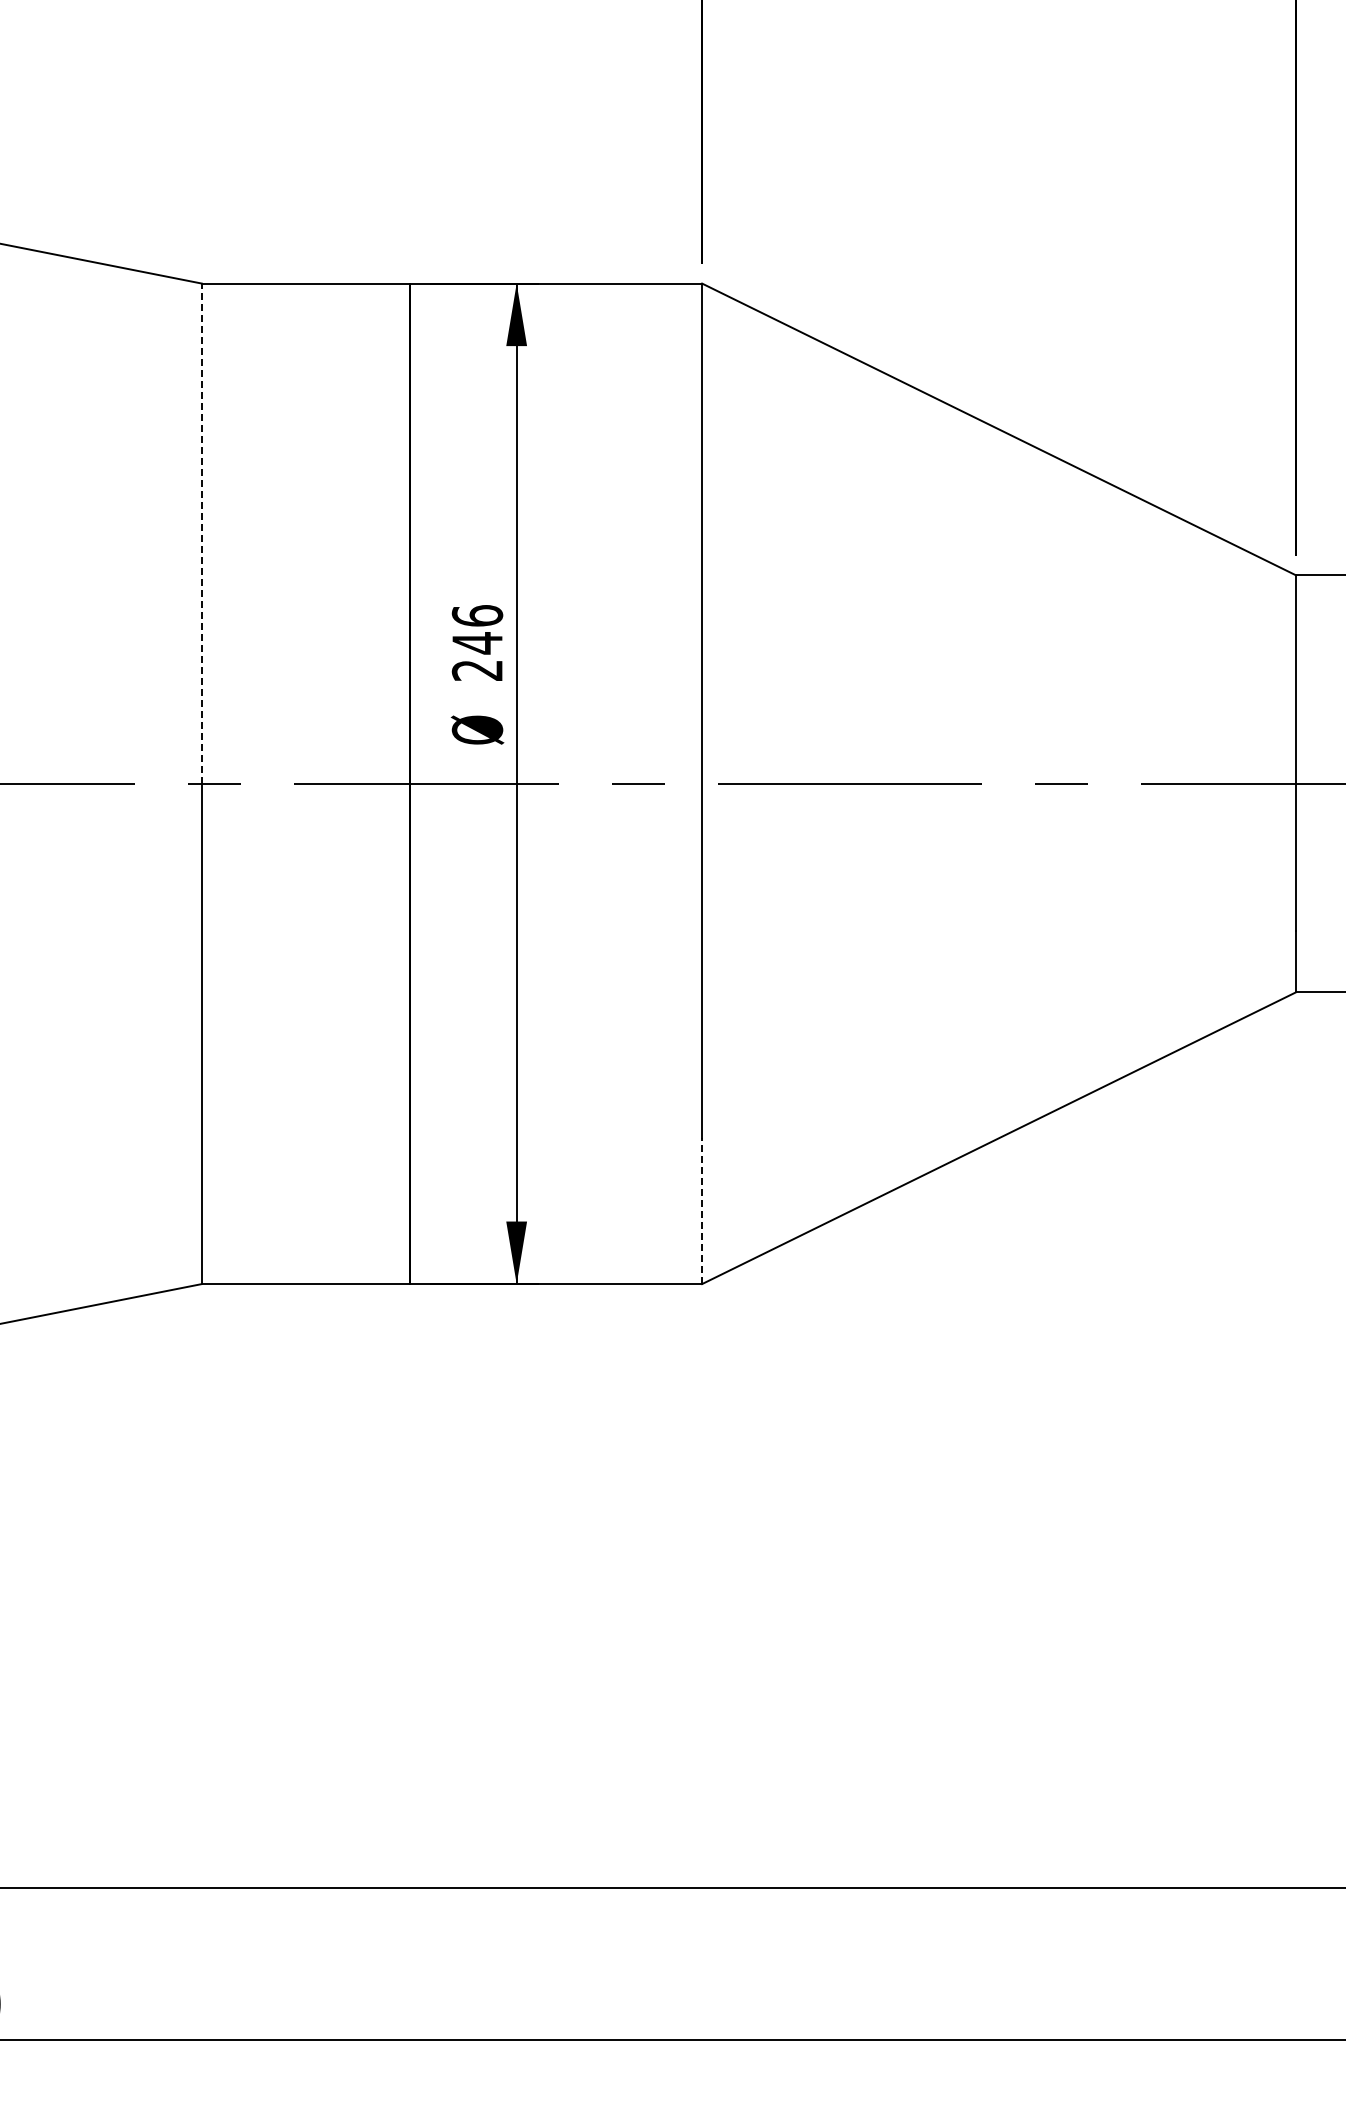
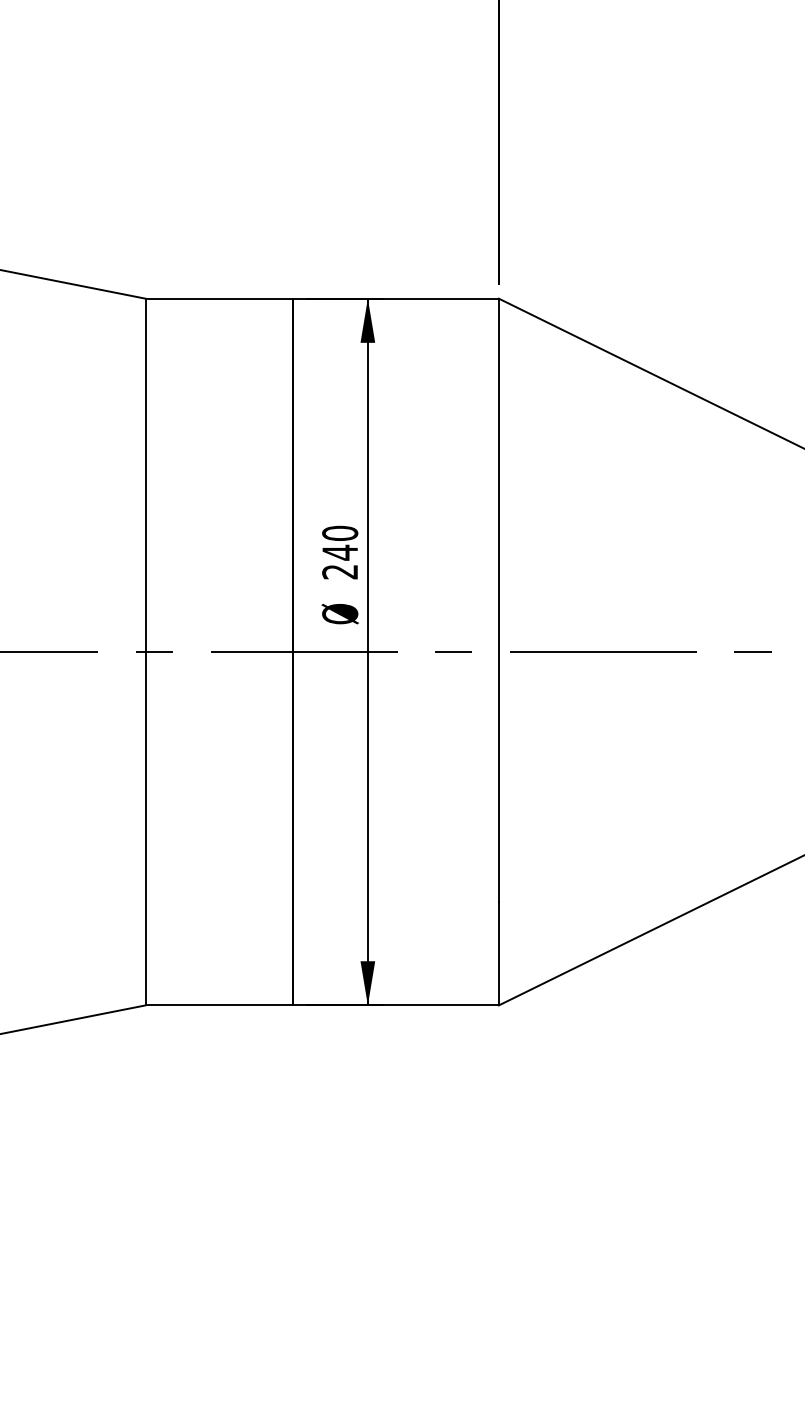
line: (201, 533) -> (145, 475), dashed -> solid
text: (477, 615) -> (340, 533), 246 -> 240
line: (702, 1210) -> (499, 953), dashed -> solid

